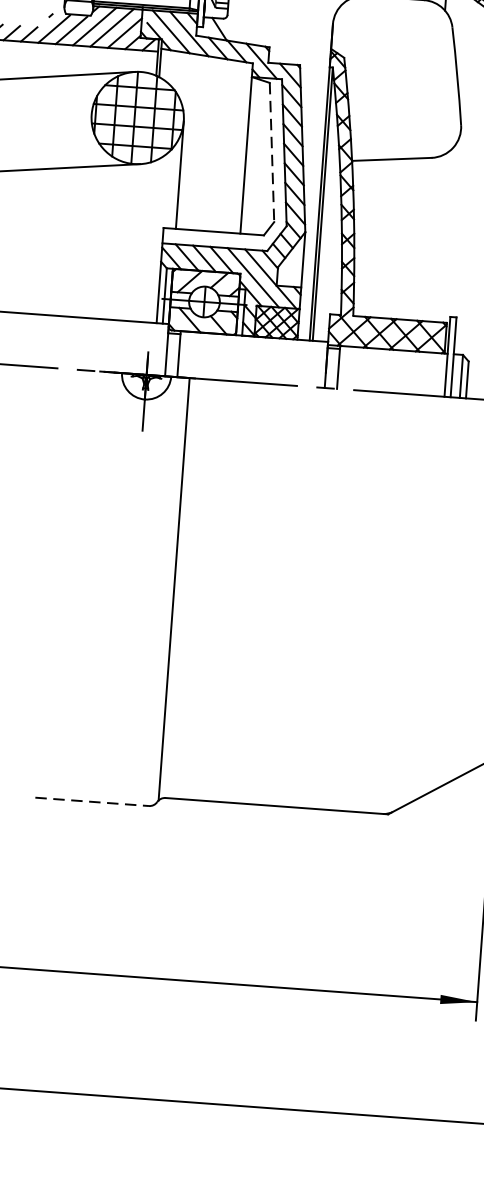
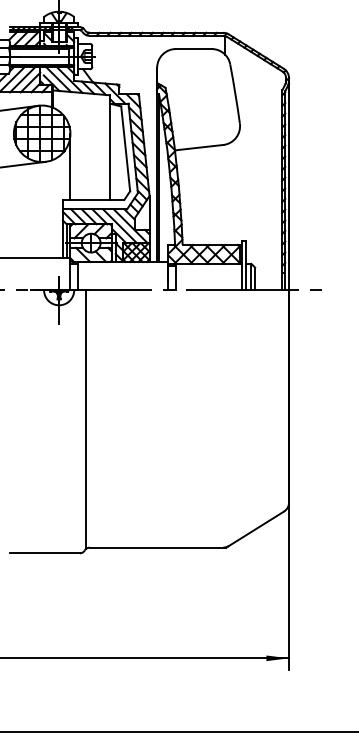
line: (271, 151) -> (125, 148), dashed -> solid
line: (92, 802) -> (45, 553), dashed -> solid

